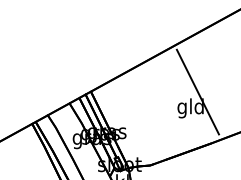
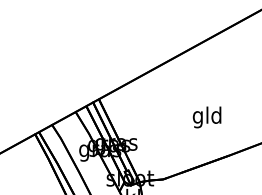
line: (197, 91) -> (214, 99), removed

